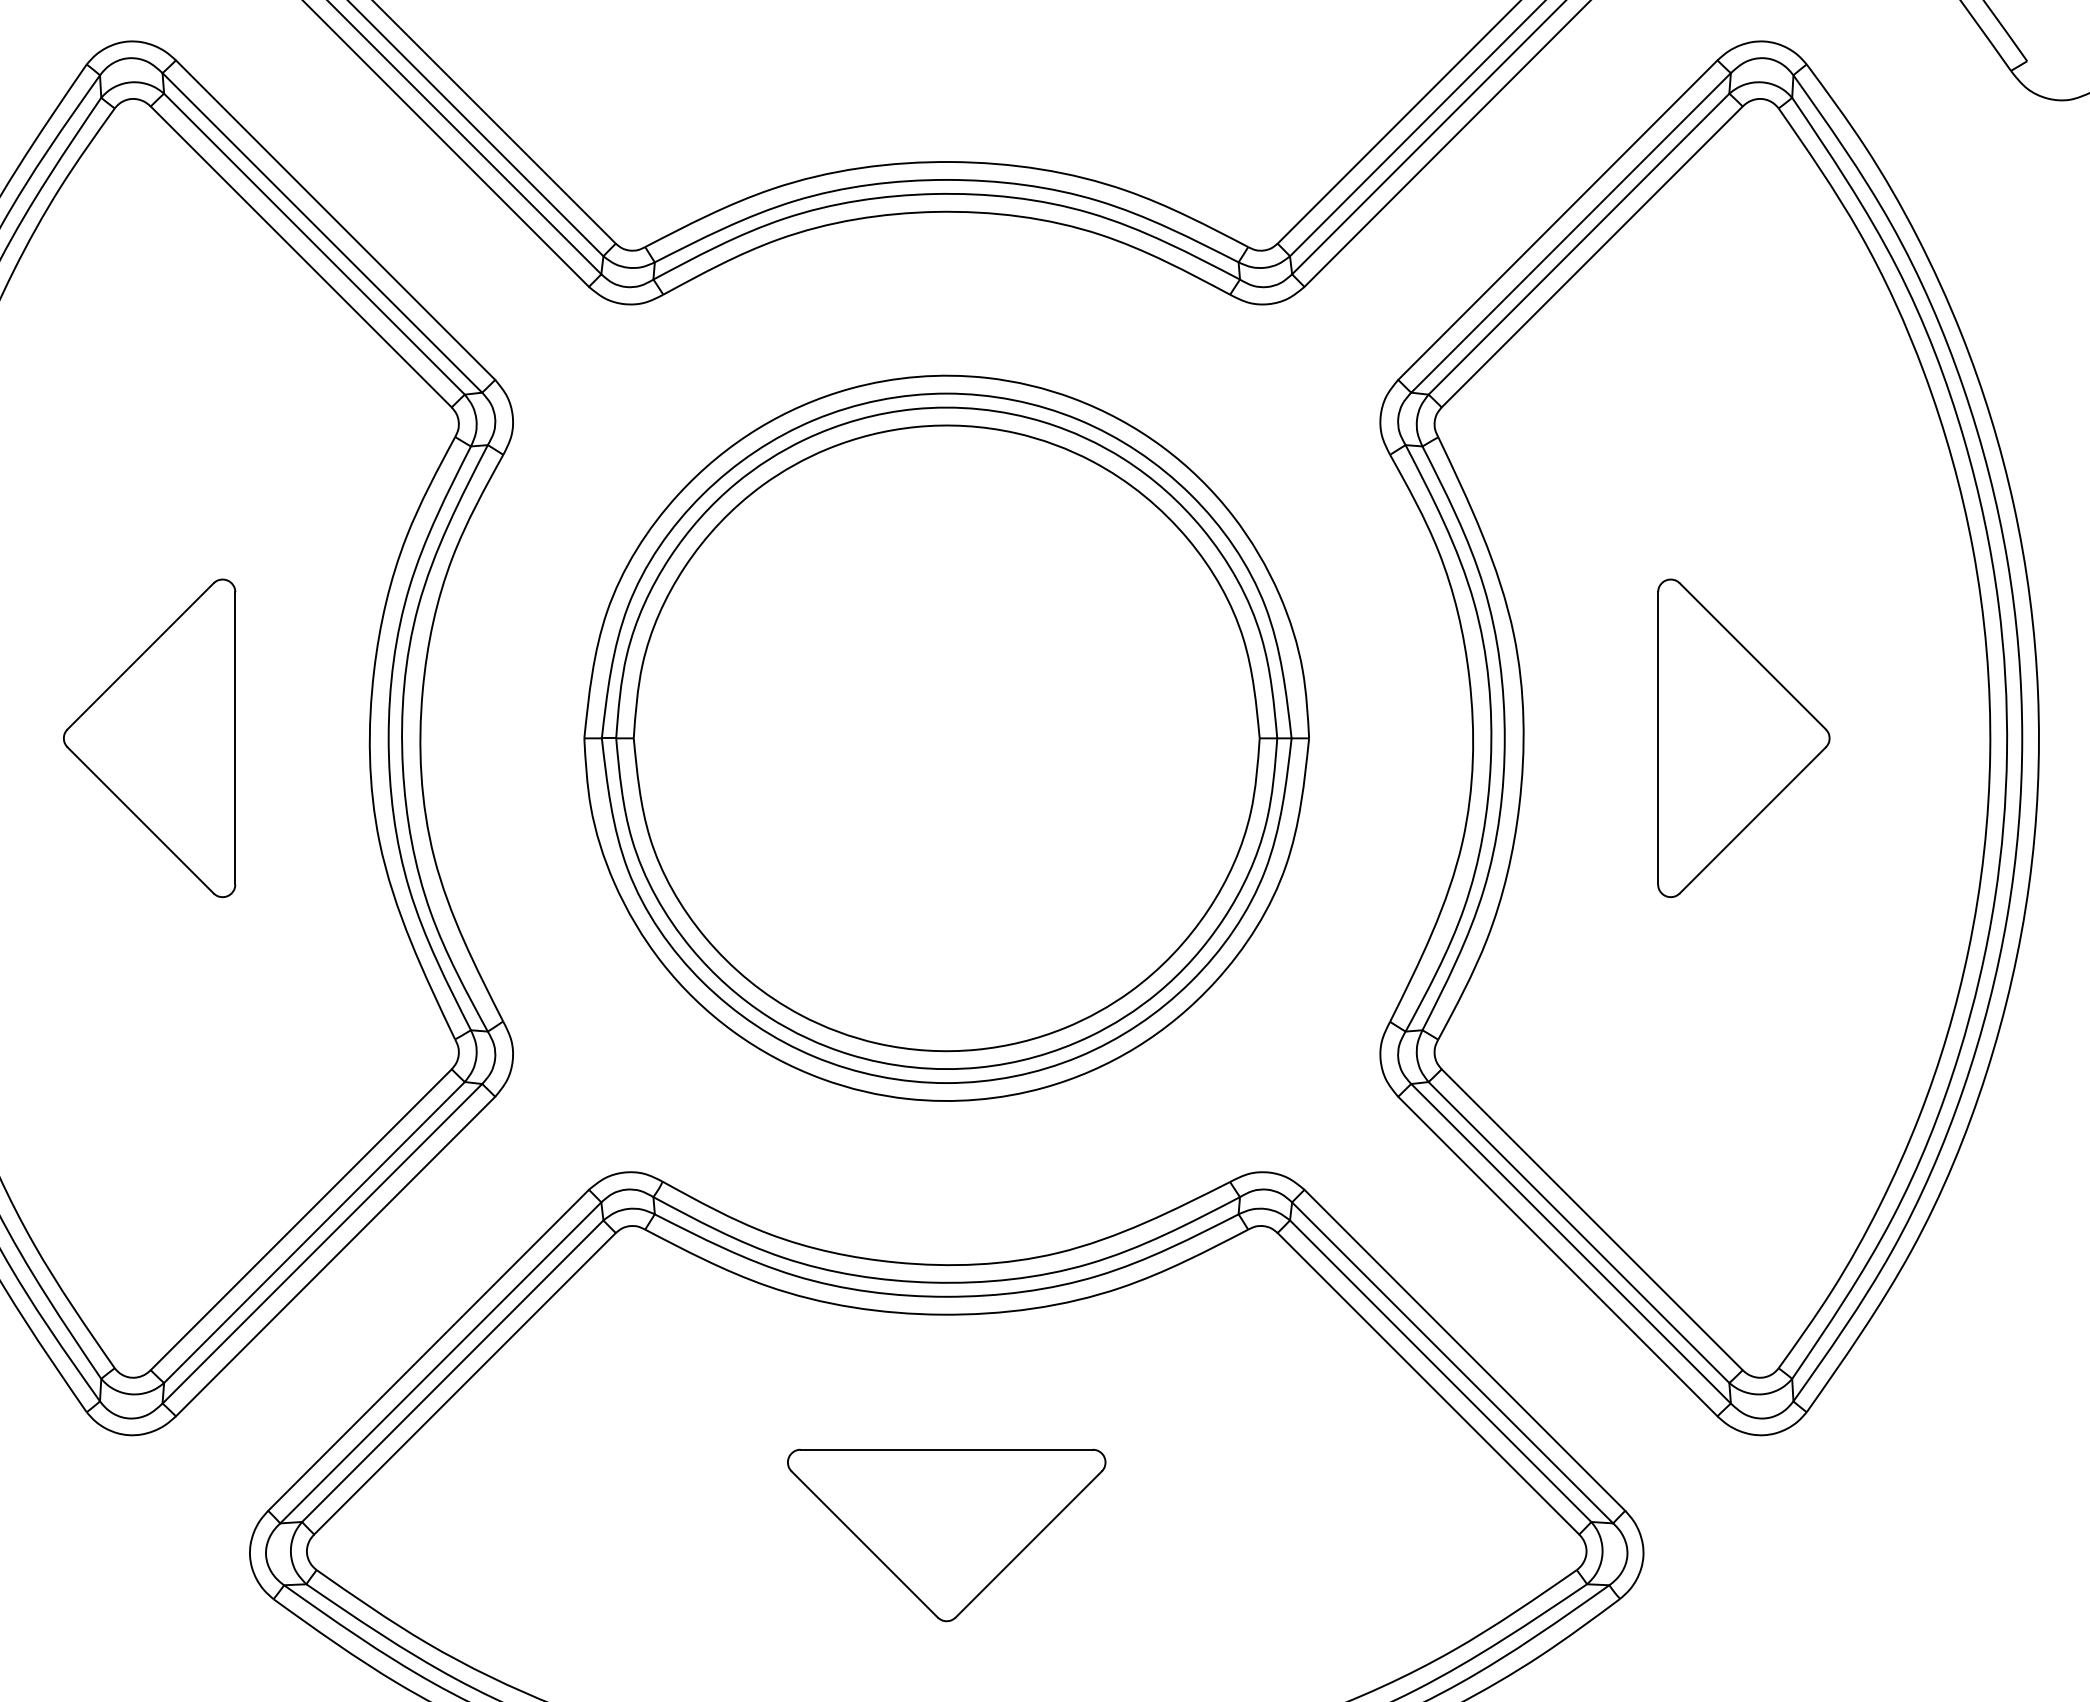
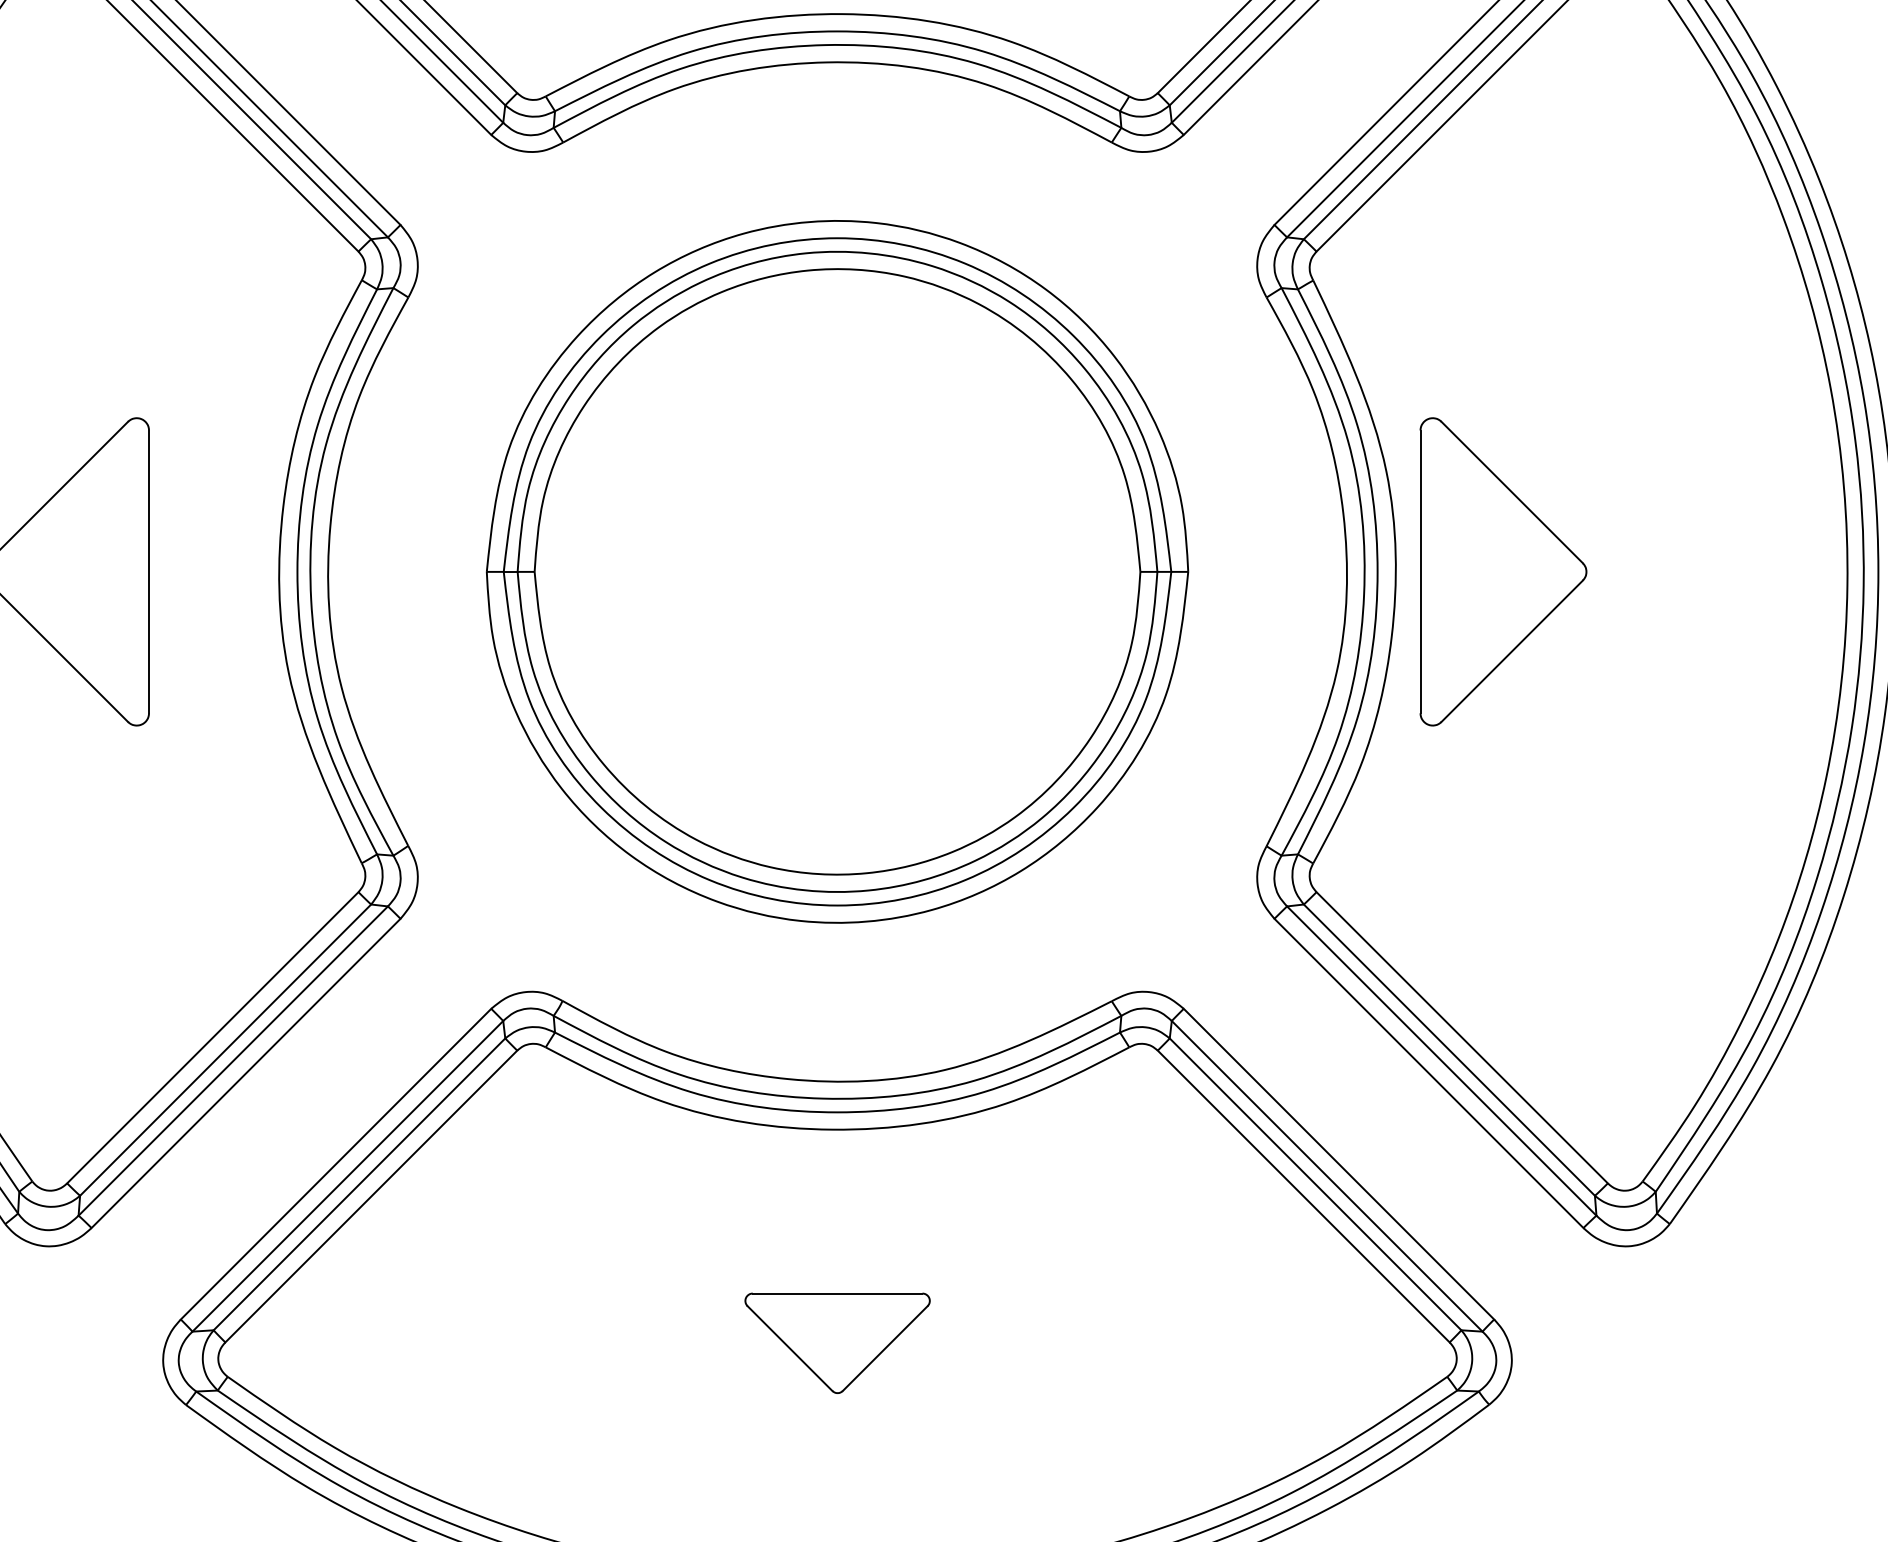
part: (1743, 737) -> (1503, 571), moved
part: (946, 1535) -> (837, 1343), size x0.6

